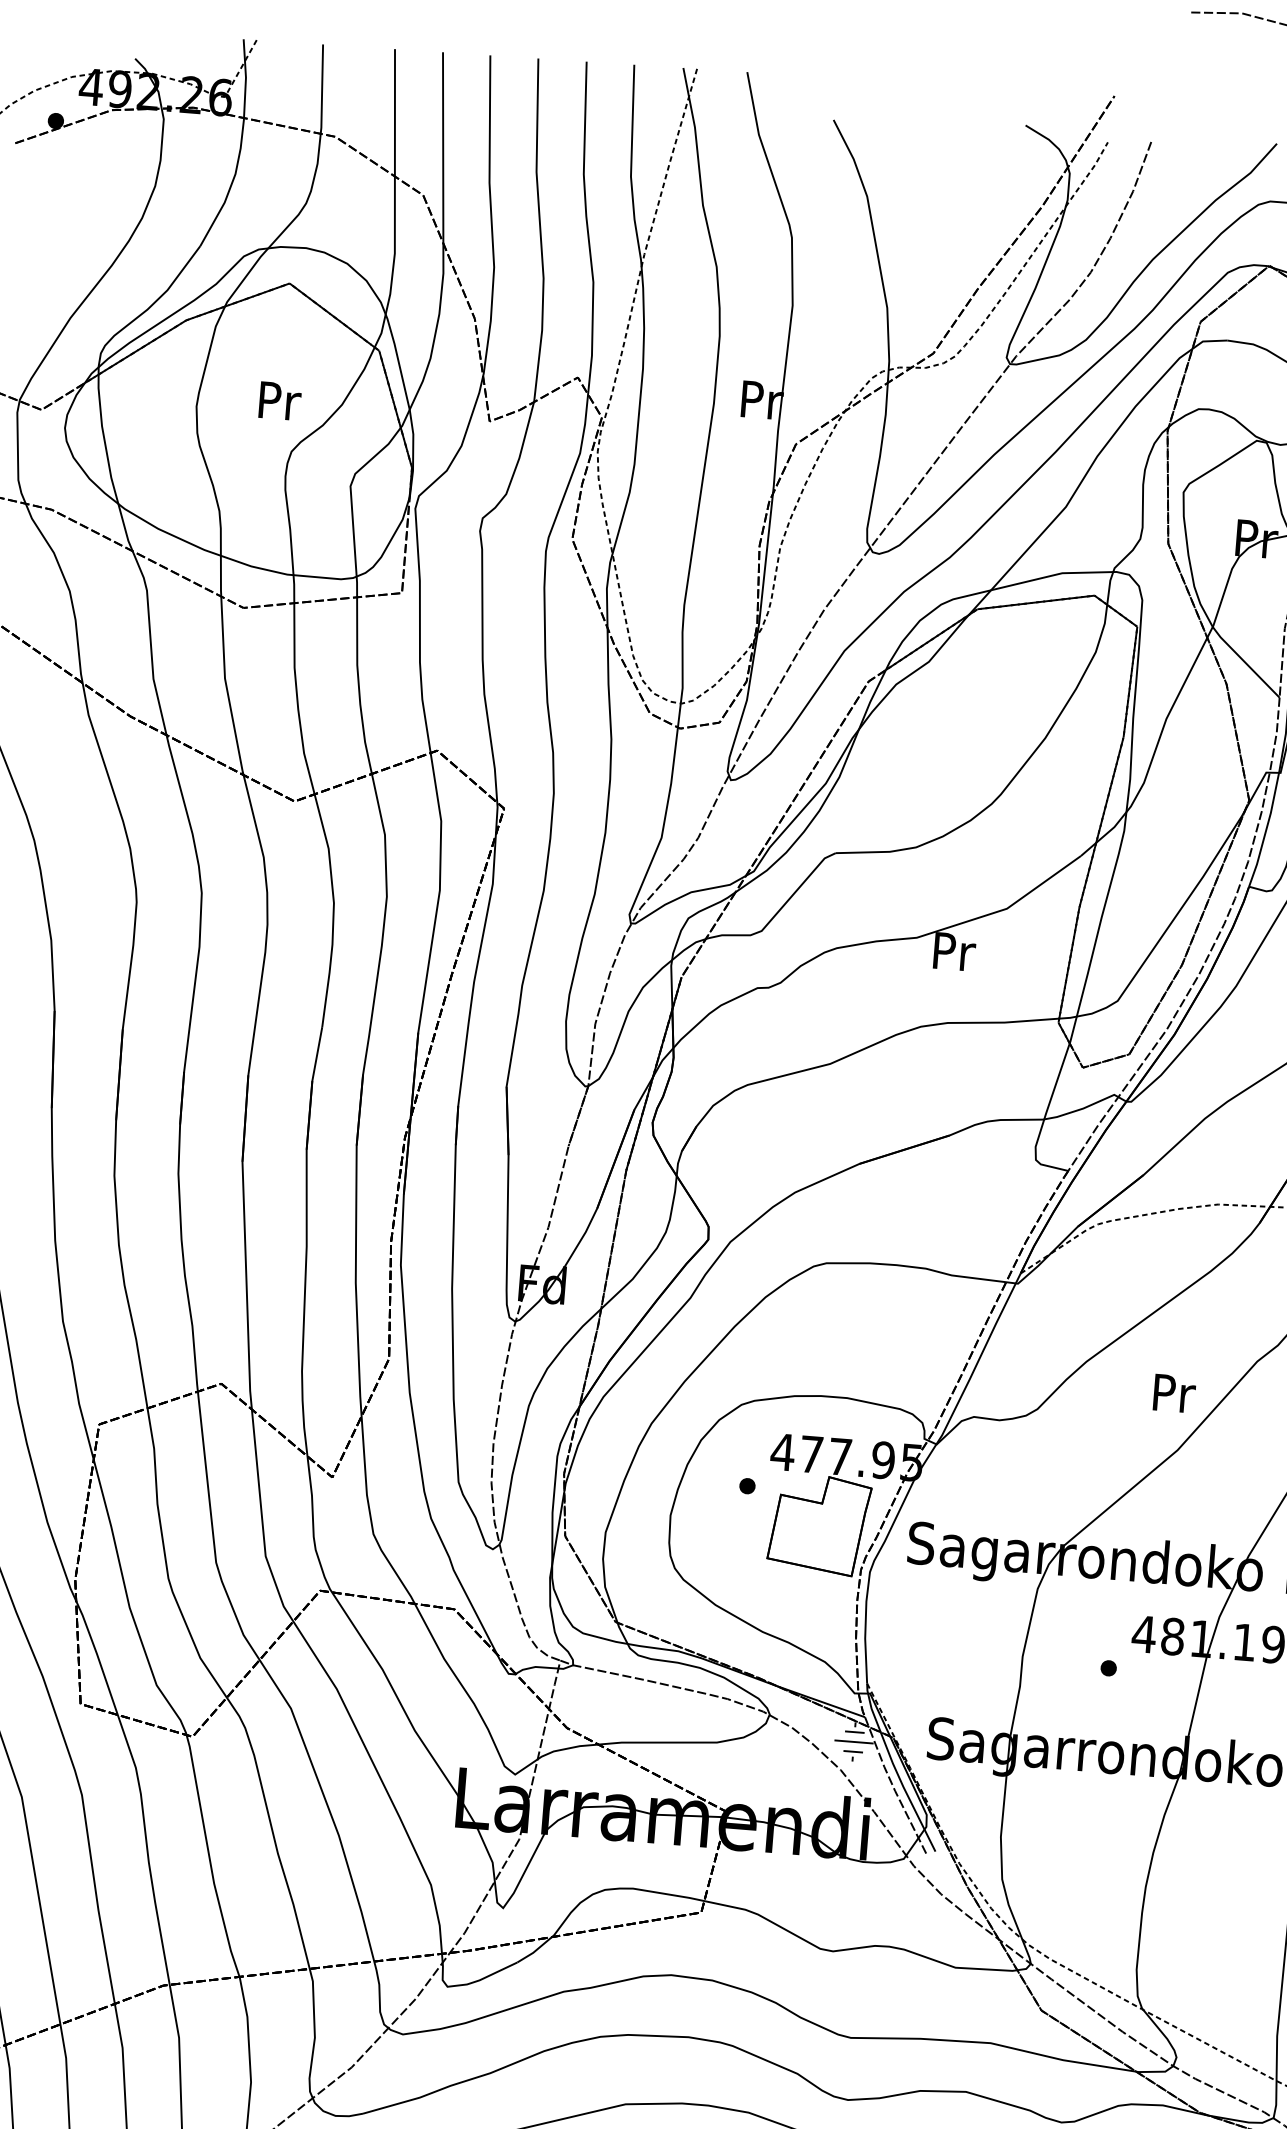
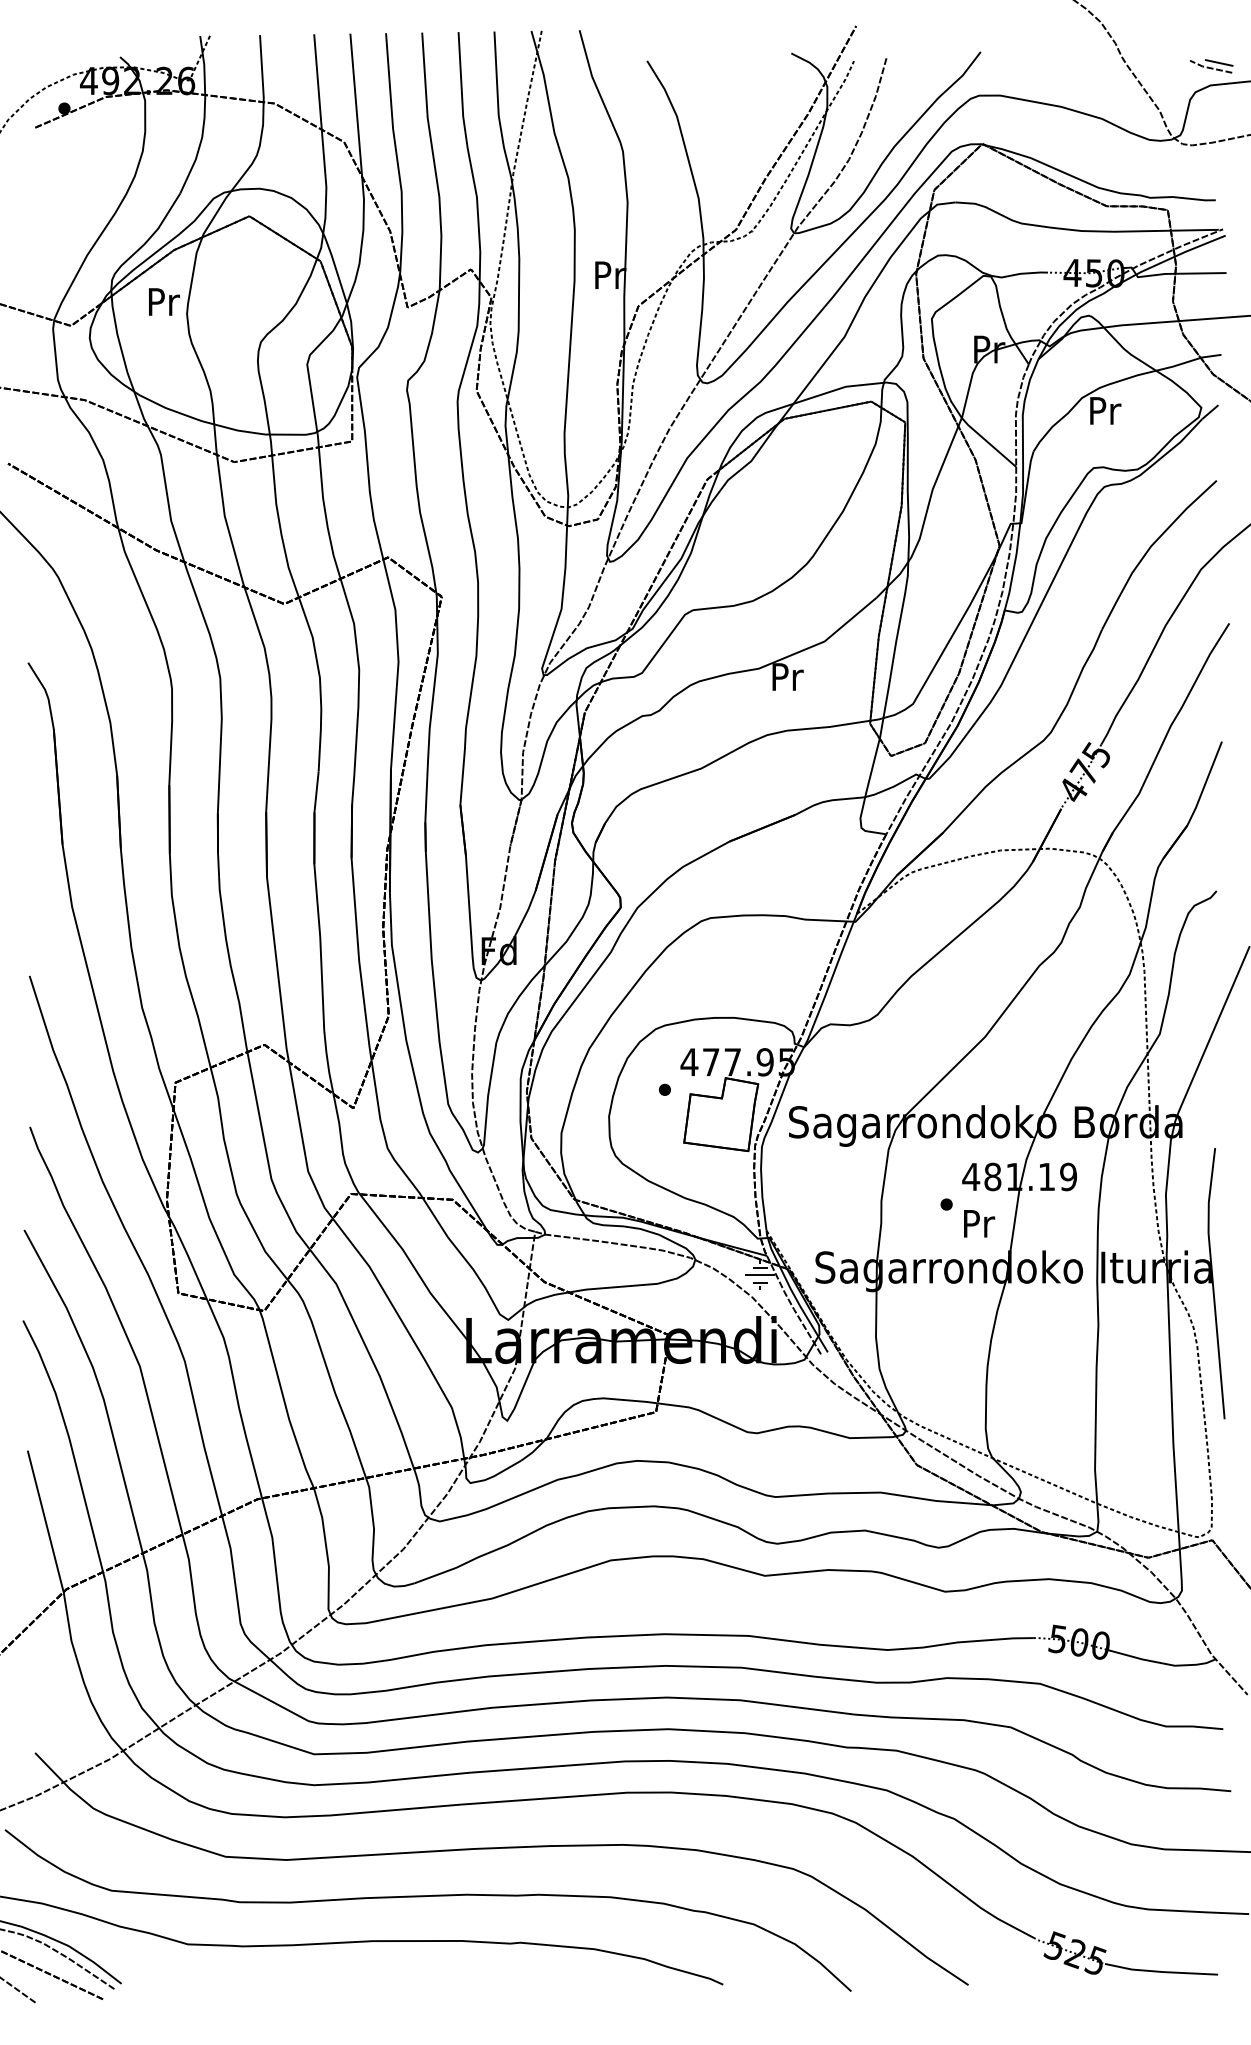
text: (280, 400) -> (164, 301), moved
text: (1174, 1393) -> (979, 1223), moved

